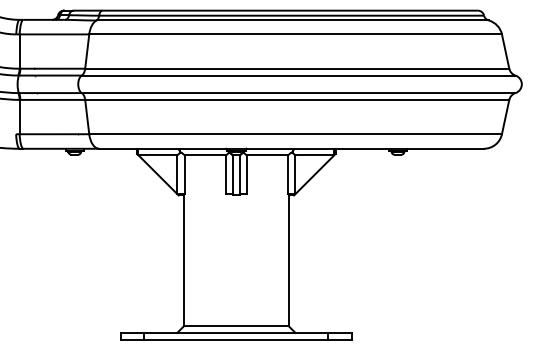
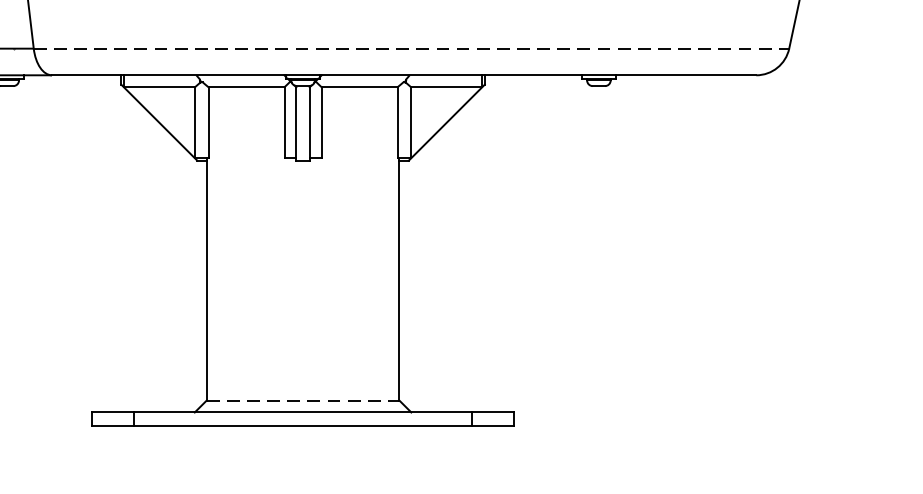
line: (296, 134) -> (413, 49), solid -> dashed
line: (236, 326) -> (303, 400), solid -> dashed

